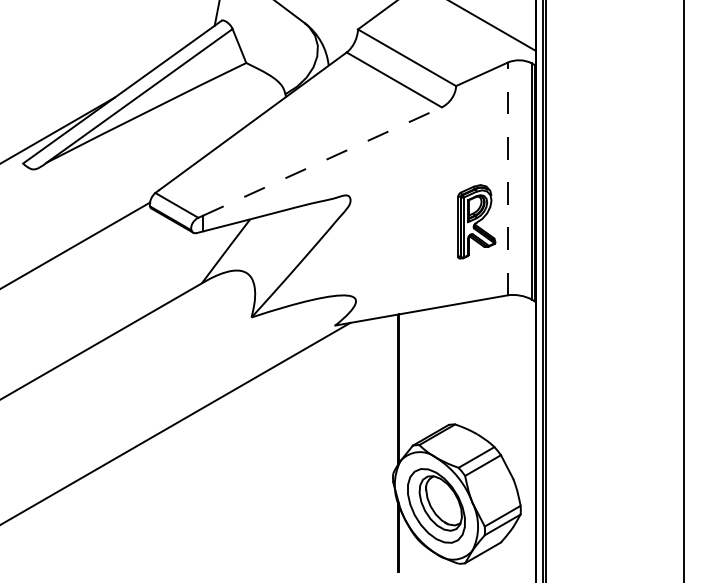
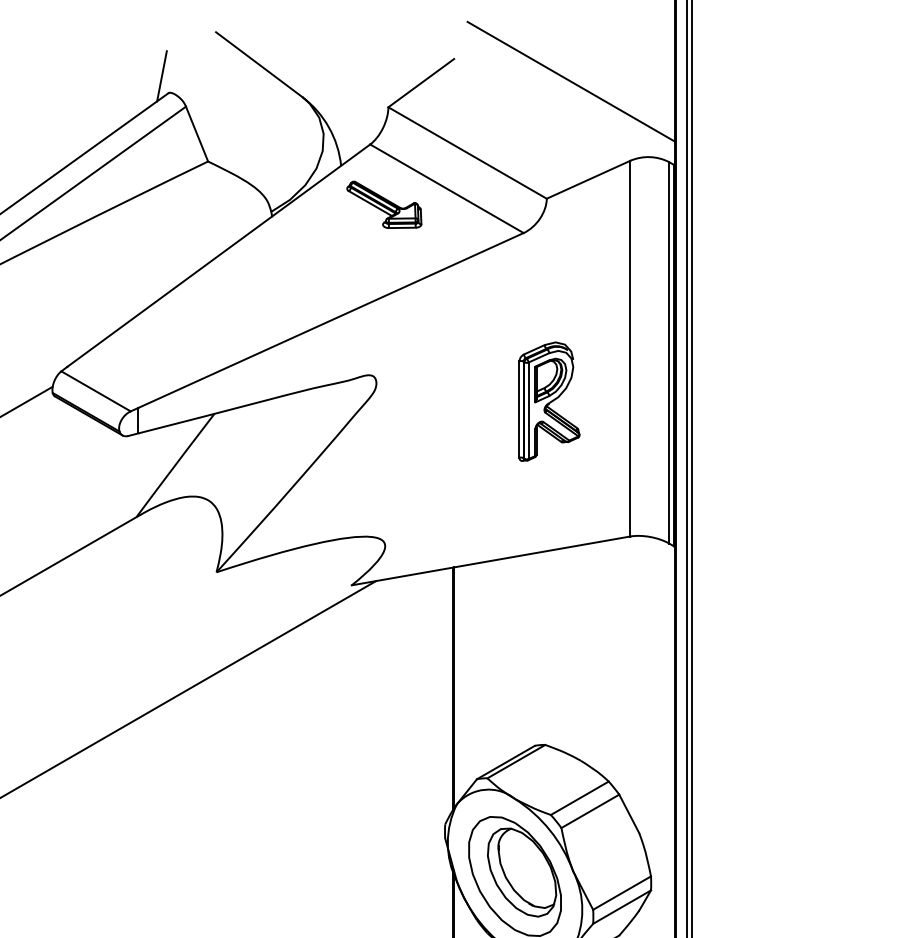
part: (355, 89) -> (384, 204), added
line: (322, 161) -> (331, 320), dashed -> solid
line: (507, 178) -> (629, 347), dashed -> solid
part: (476, 221) -> (549, 401), moved

